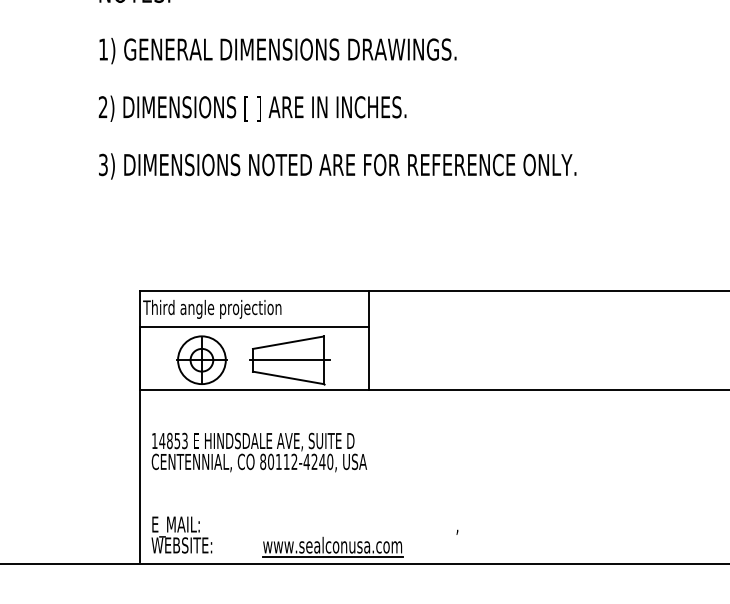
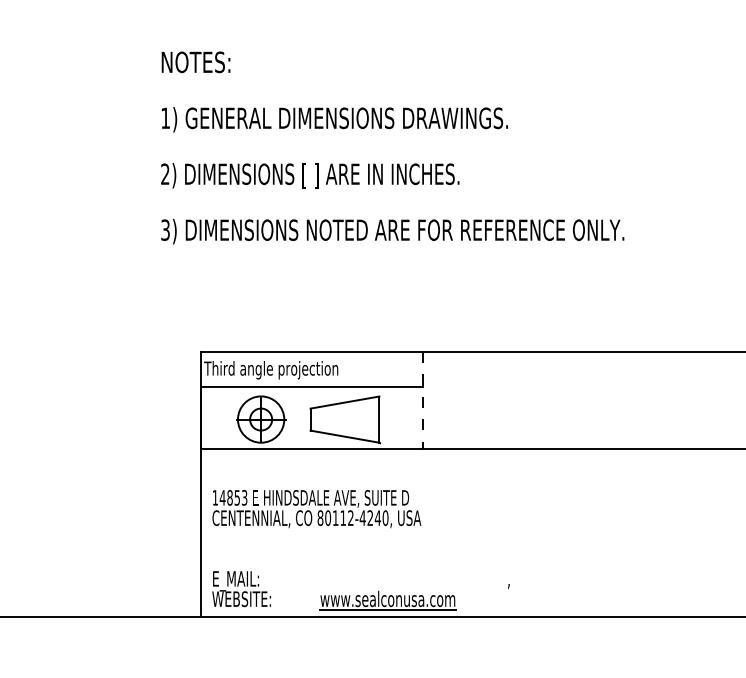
line: (368, 340) -> (422, 400), solid -> dashed
line: (289, 360) -> (346, 419), removed

